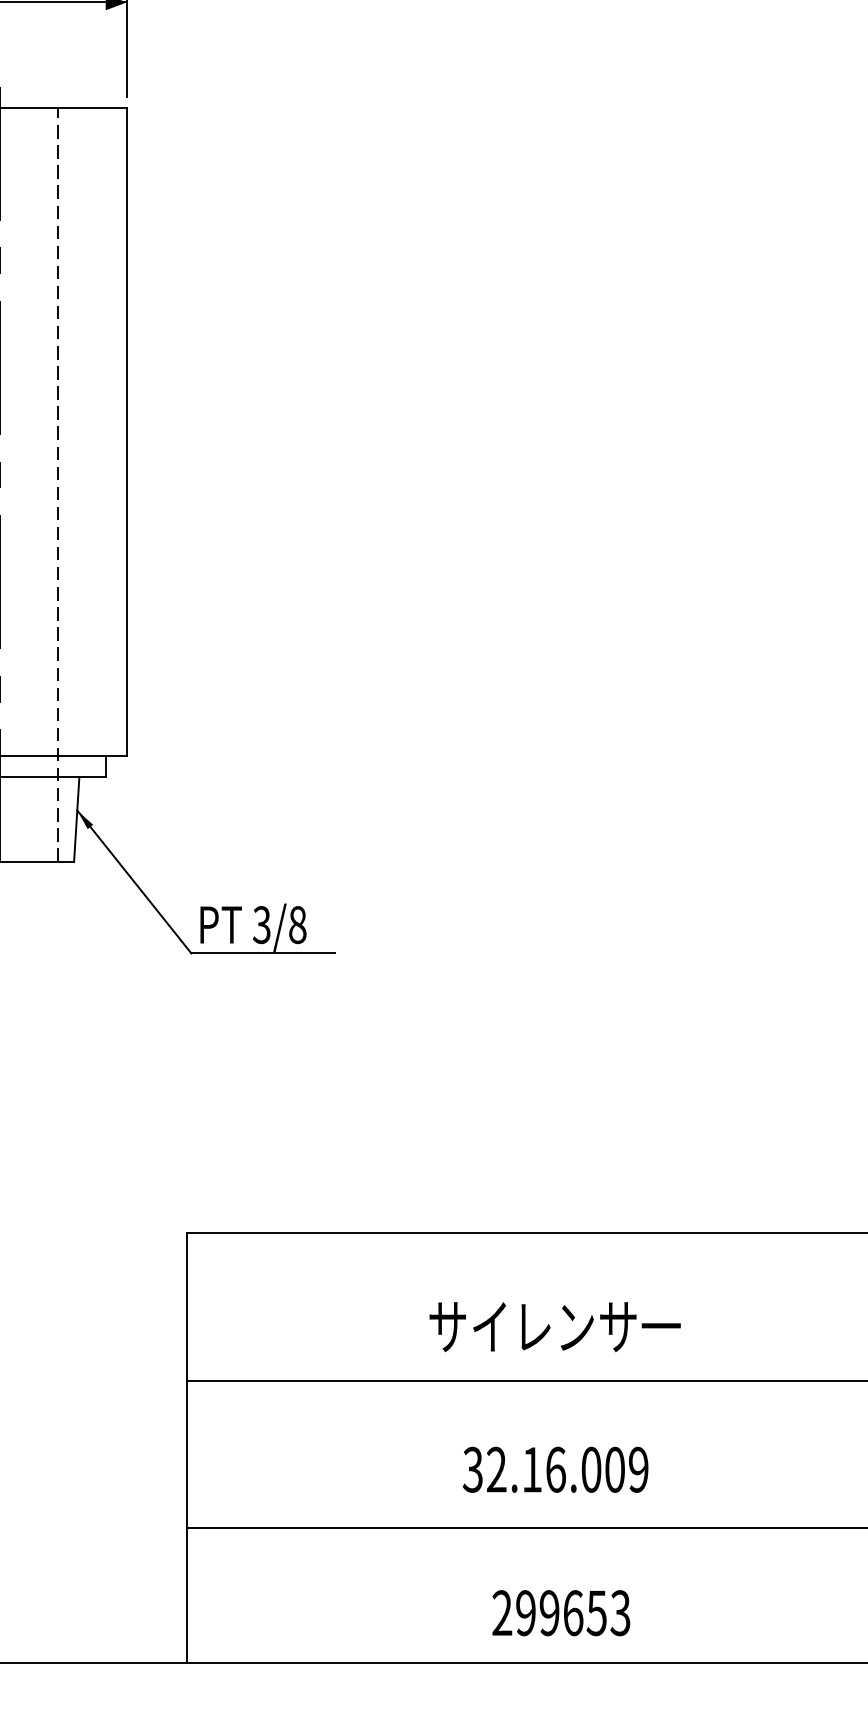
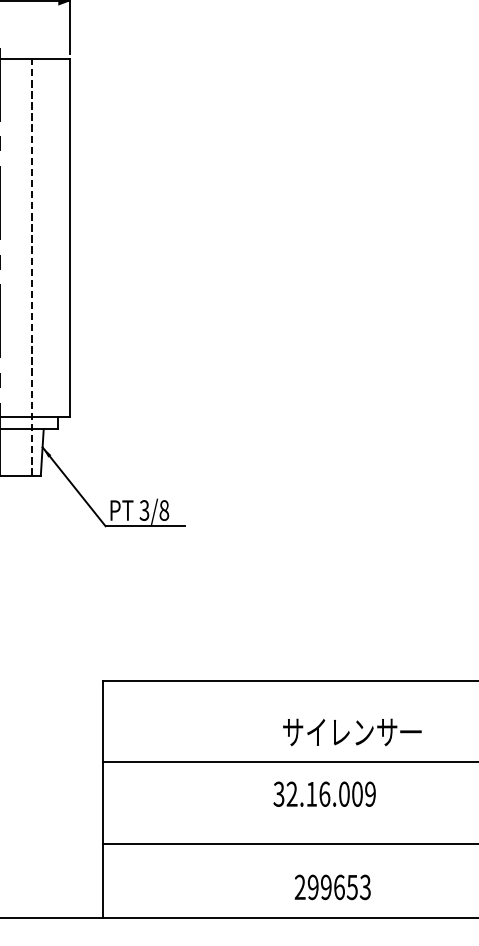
text: (555, 1327) -> (352, 732), moved
text: (555, 1468) -> (324, 793), moved
text: (560, 1613) -> (332, 887), moved

